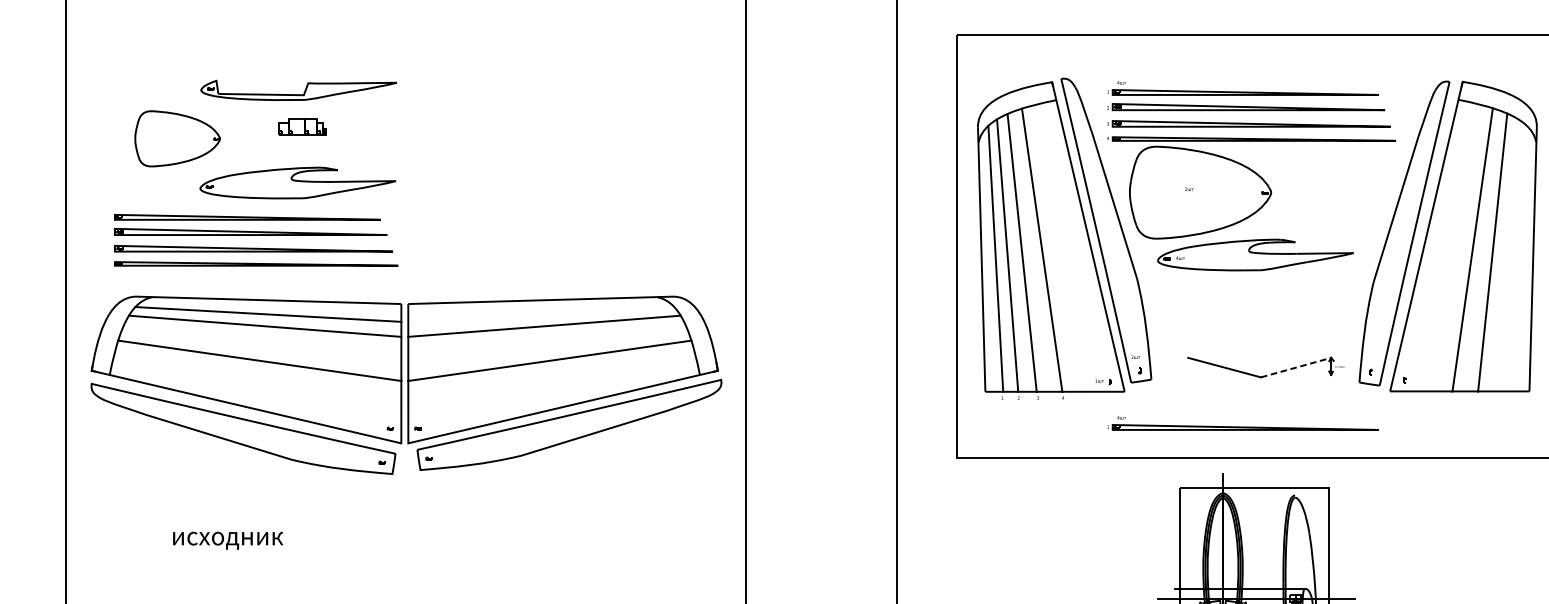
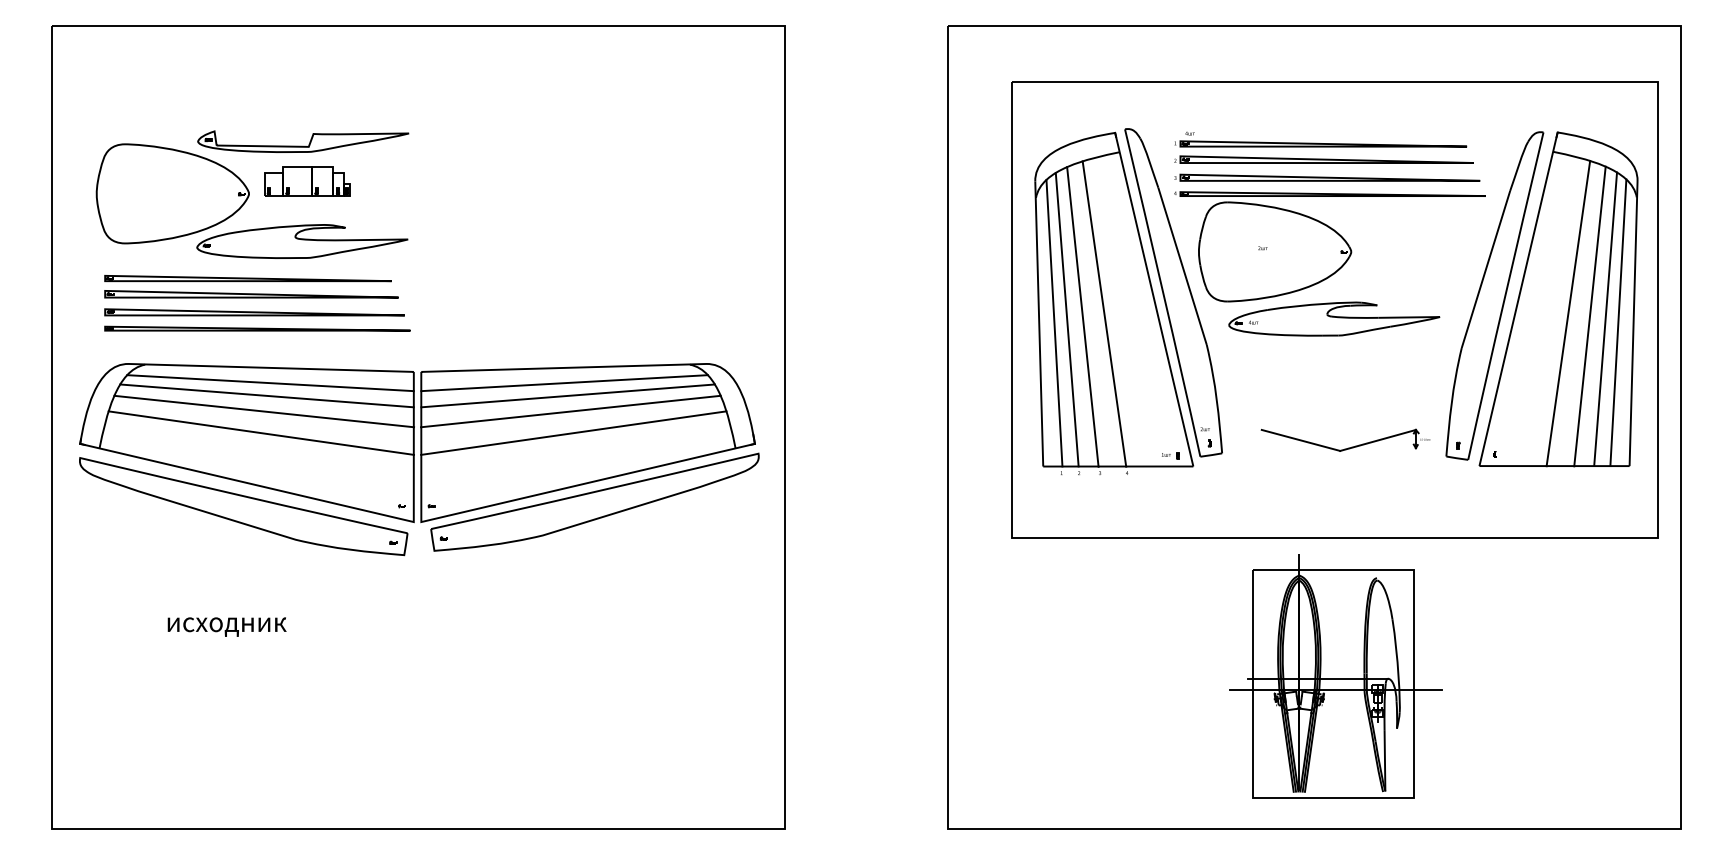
part: (302, 127) -> (307, 181), size x1.67
part: (177, 138) -> (172, 193), size x1.67
line: (1507, 254) -> (1605, 318), added
line: (1519, 258) -> (1618, 322), added
line: (541, 314) -> (564, 383), added
line: (262, 340) -> (264, 411), added
line: (546, 340) -> (570, 411), added
line: (1296, 367) -> (1378, 440), dashed -> solid
part: (1242, 423) -> (1320, 500), removed

